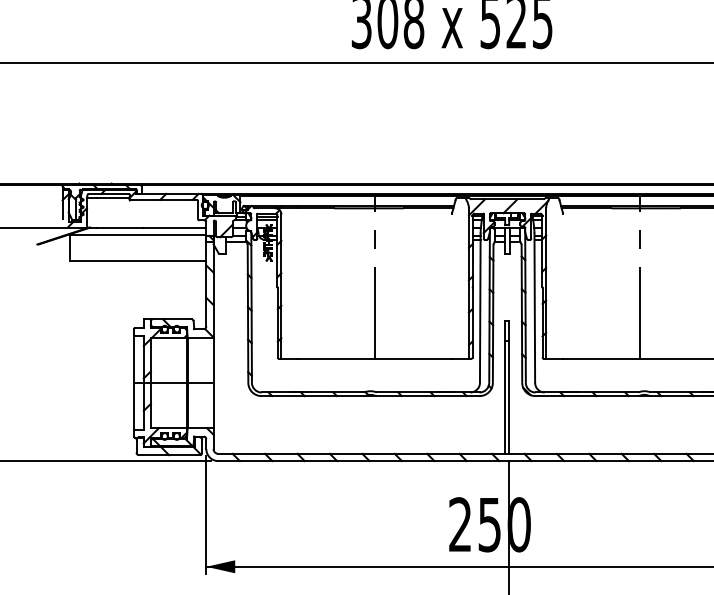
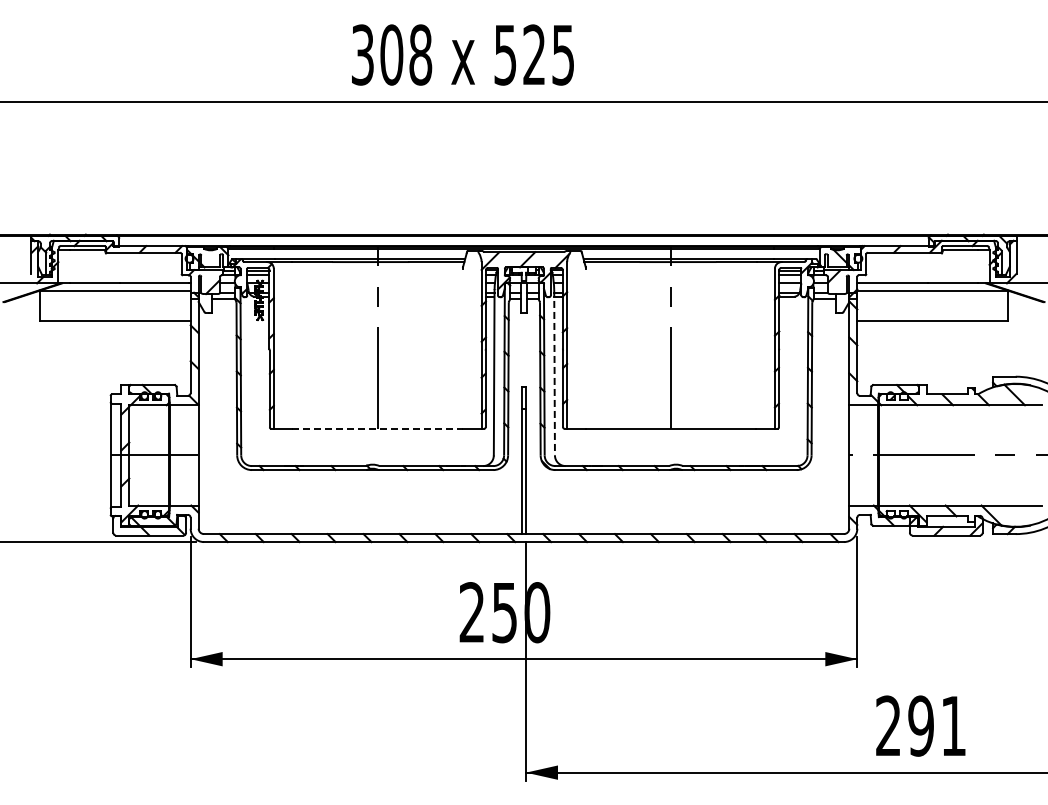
line: (534, 308) -> (554, 372), solid -> dashed
line: (375, 358) -> (378, 428), solid -> dashed

